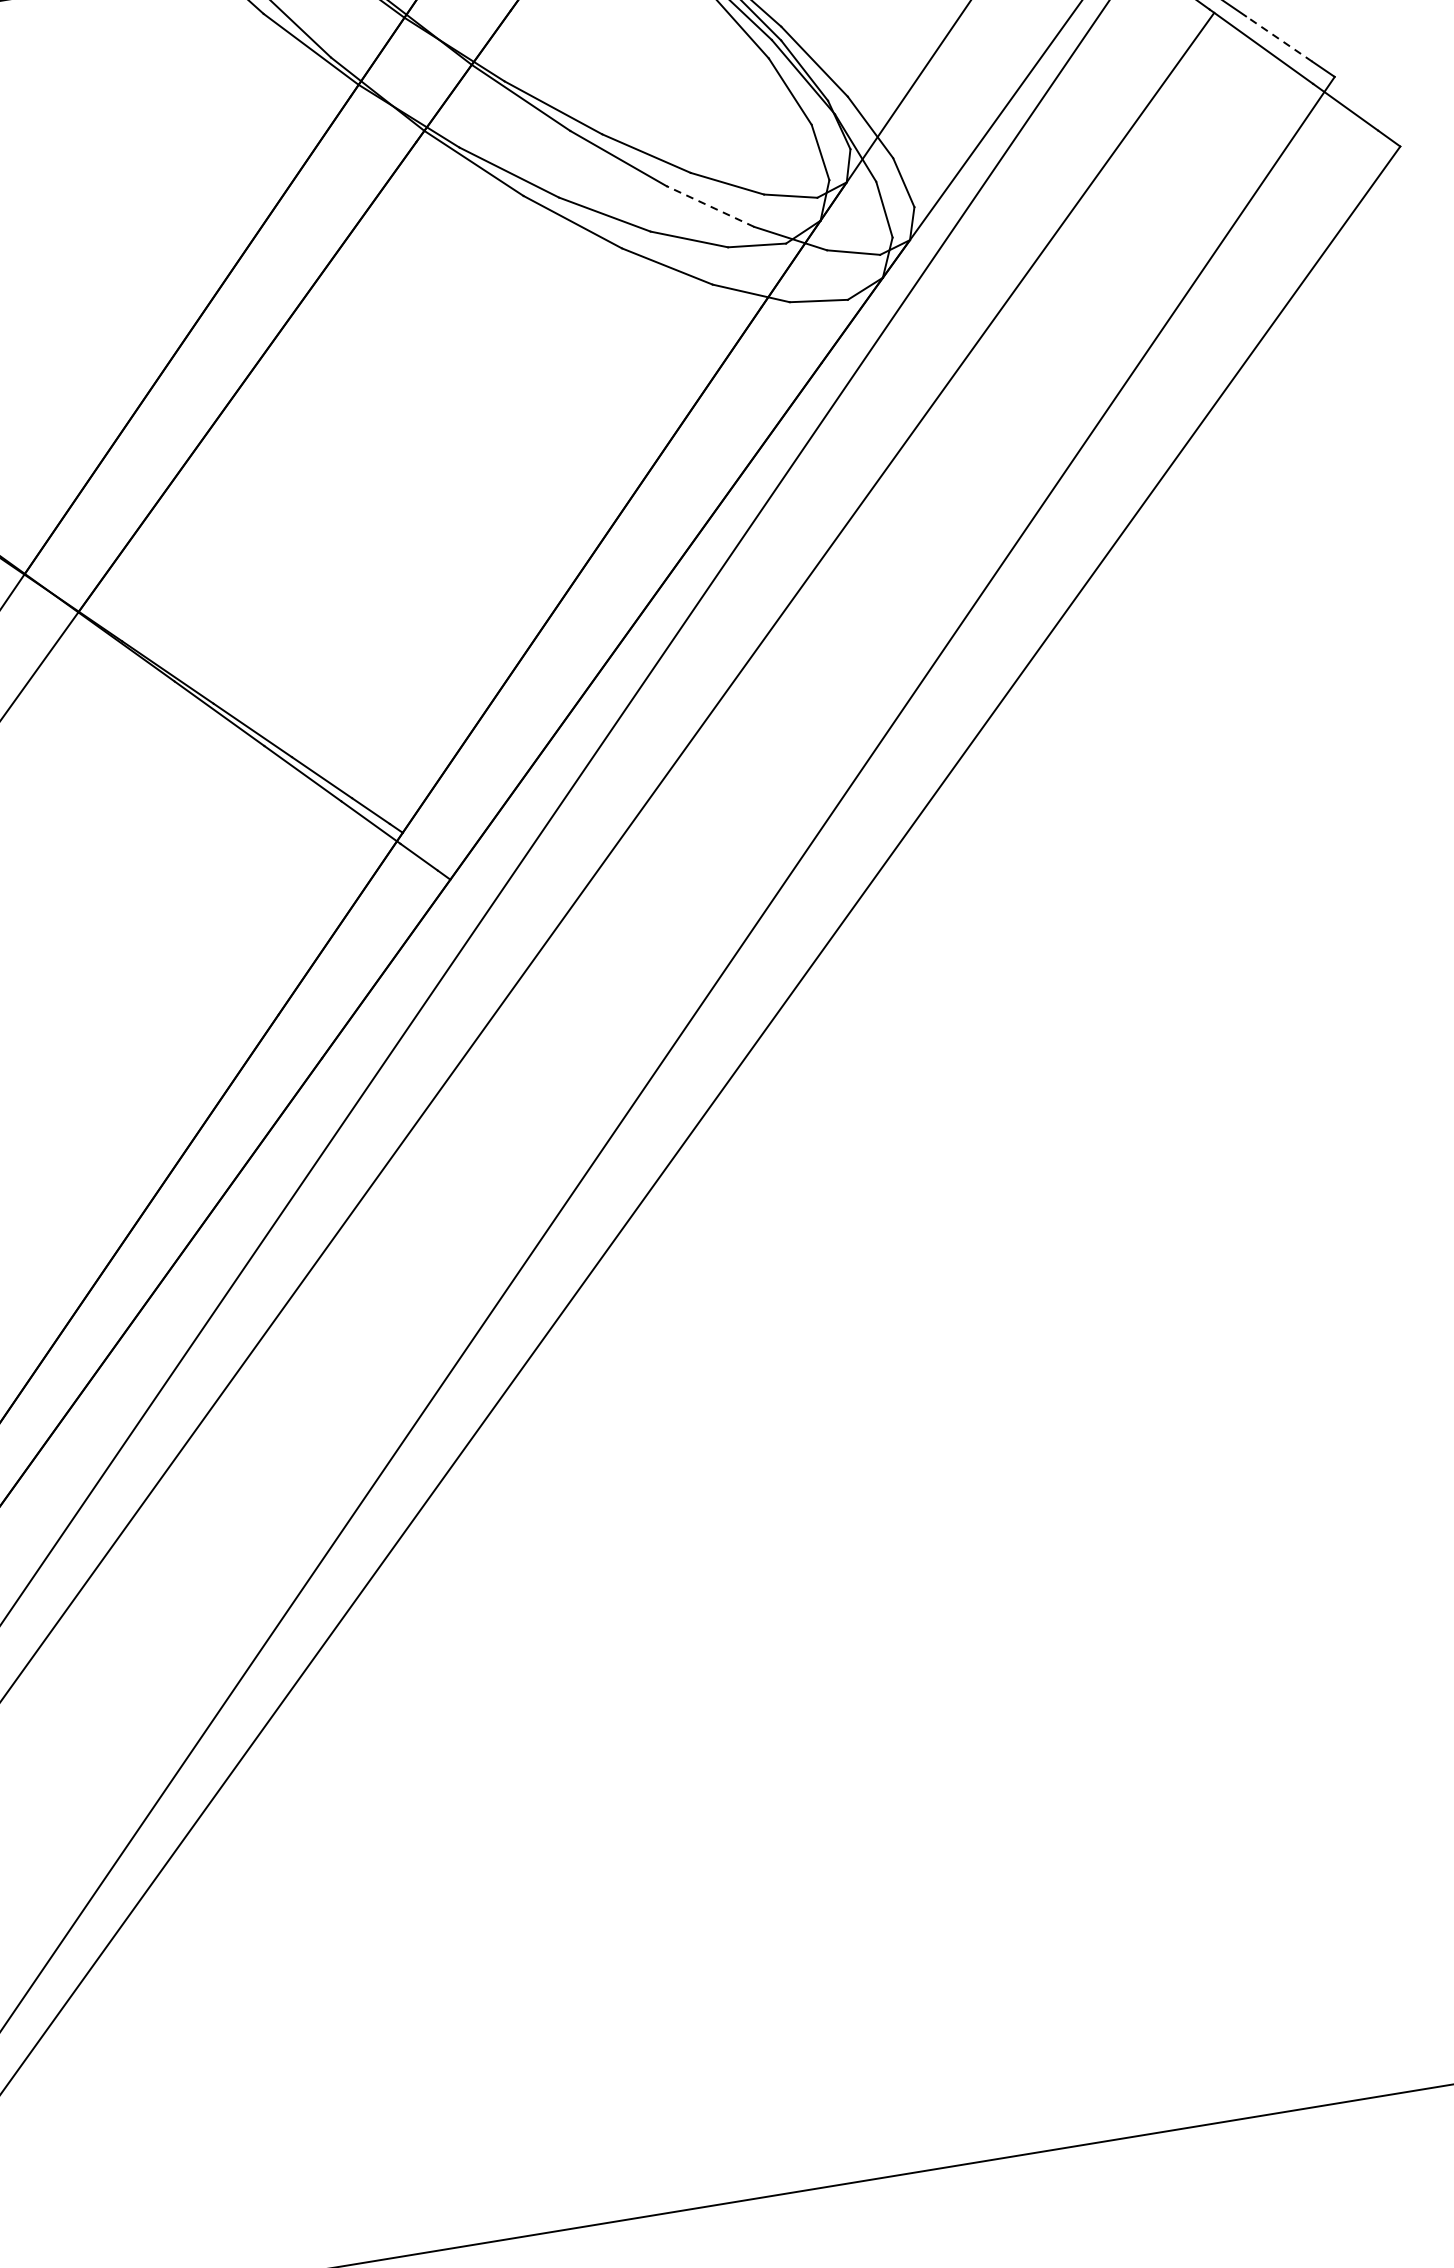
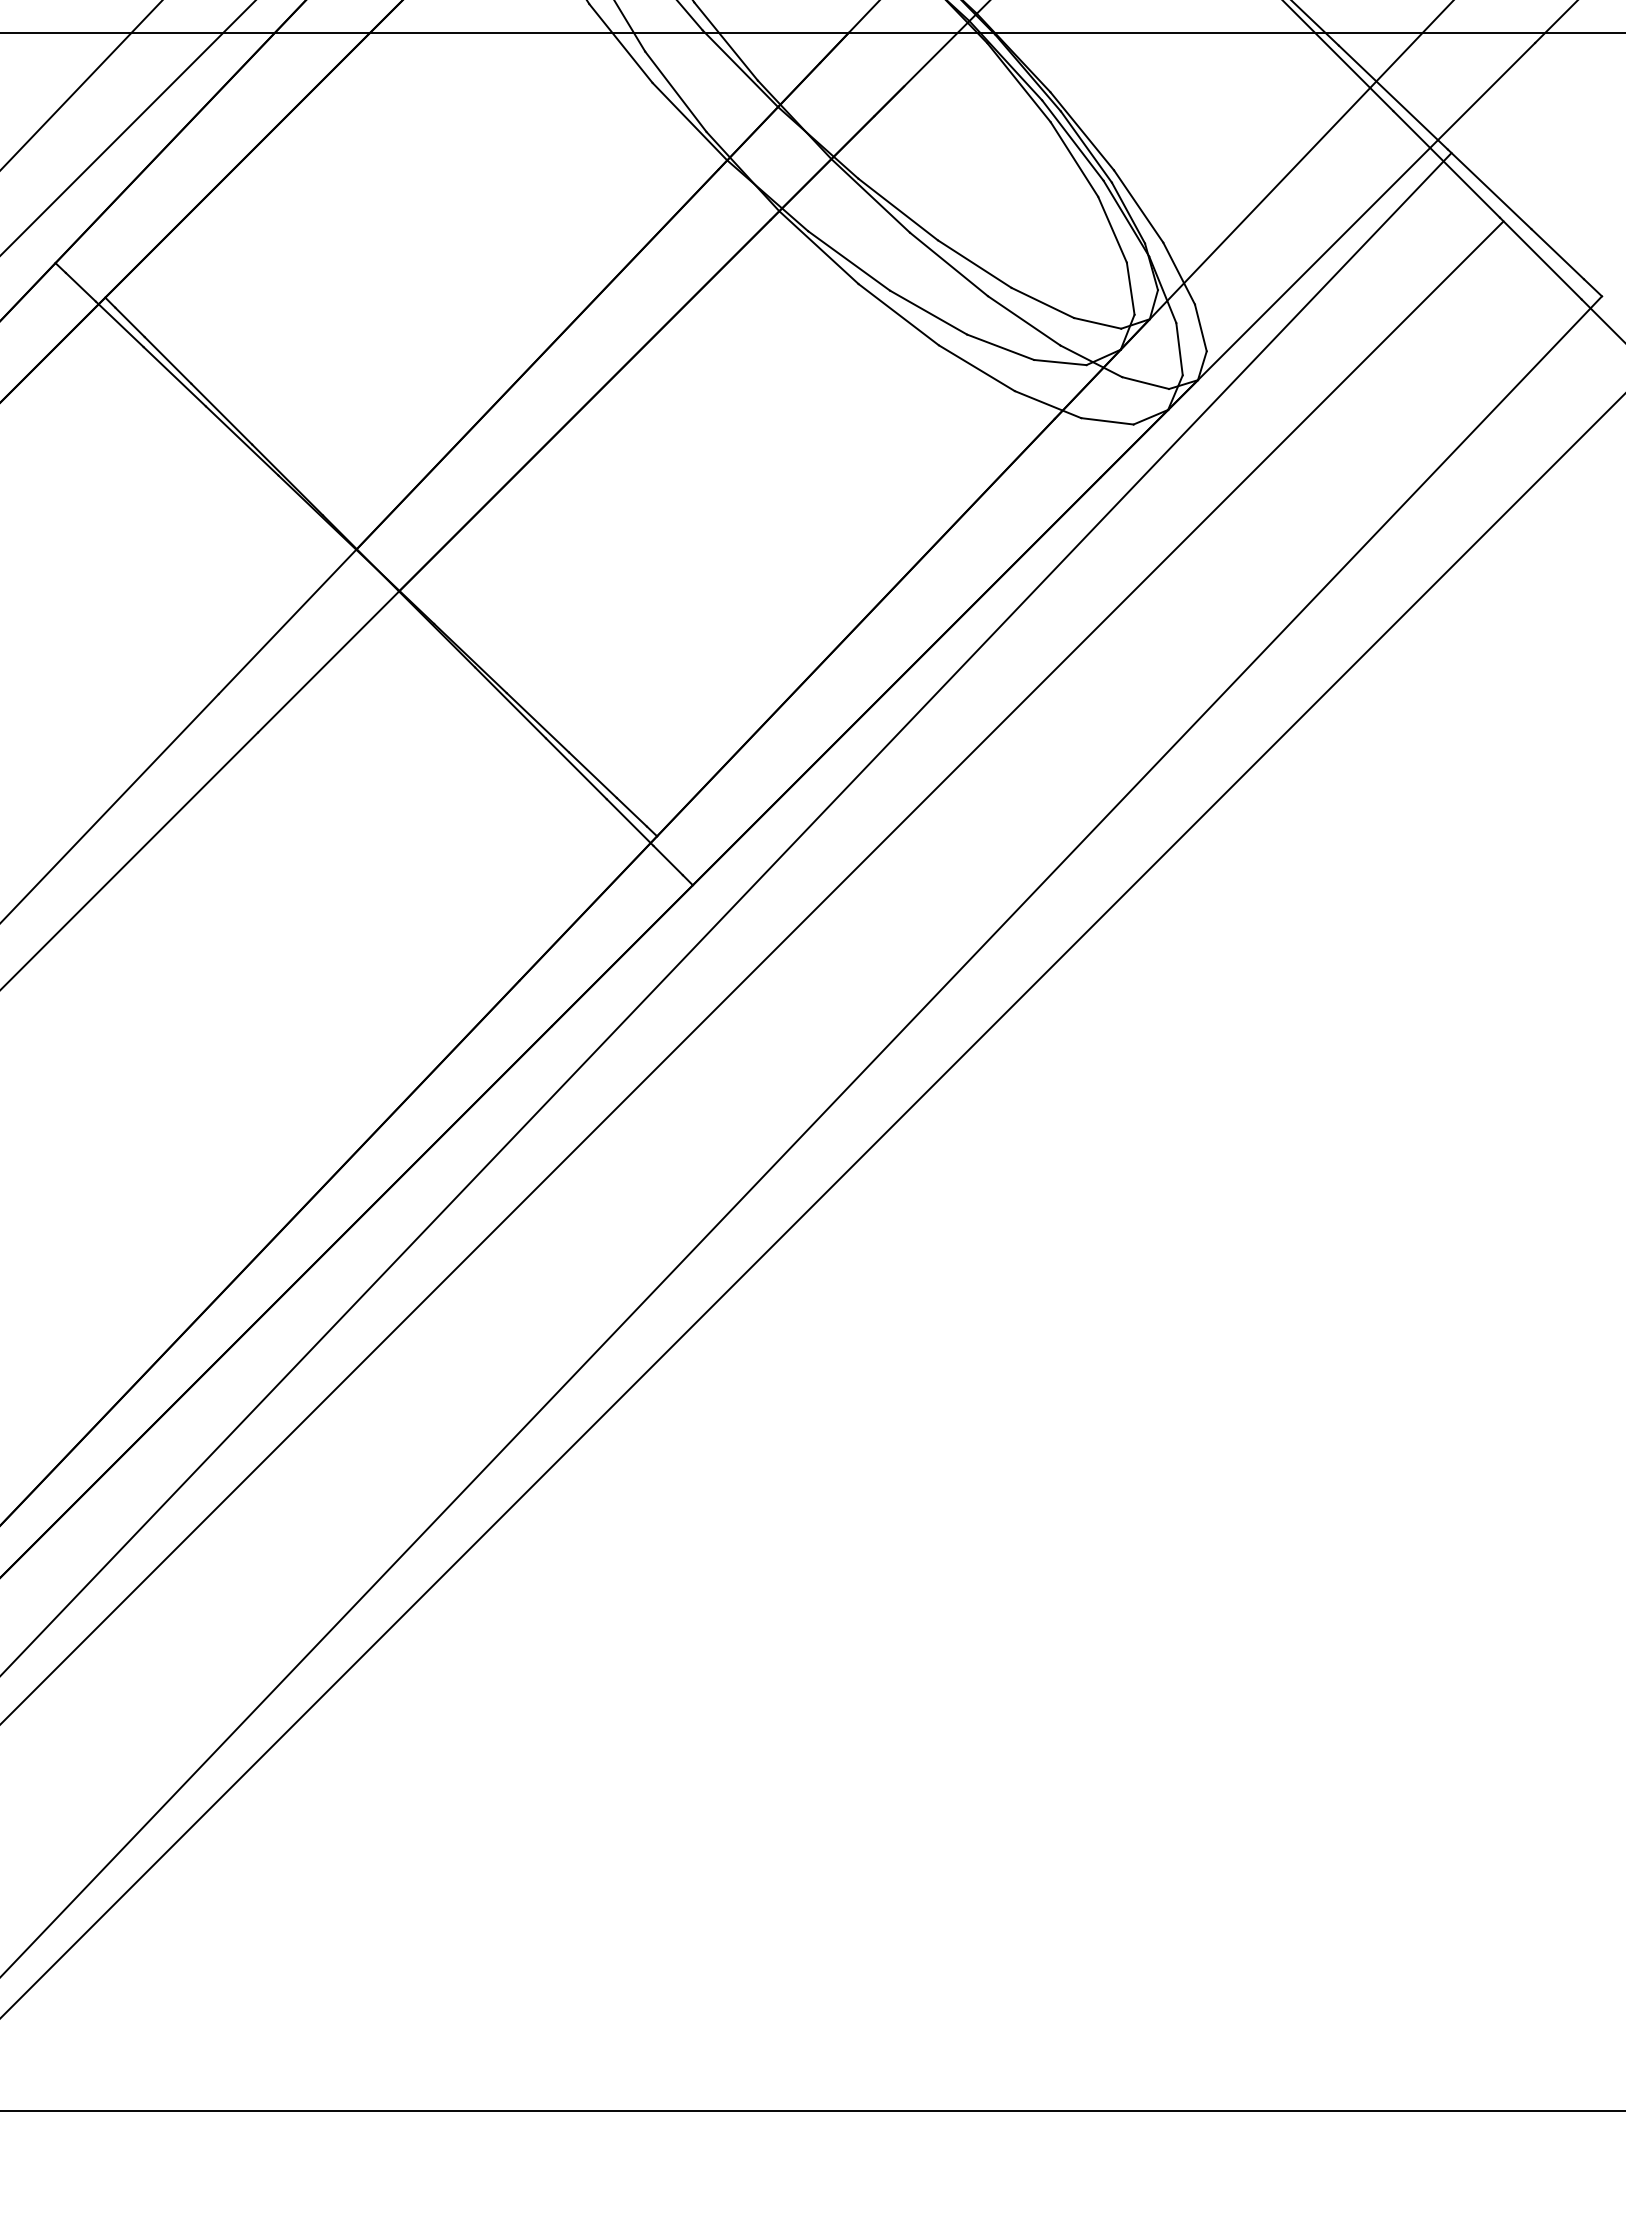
line: (1278, 38) -> (1557, 253), dashed -> solid
line: (710, 206) -> (1024, 320), dashed -> solid

